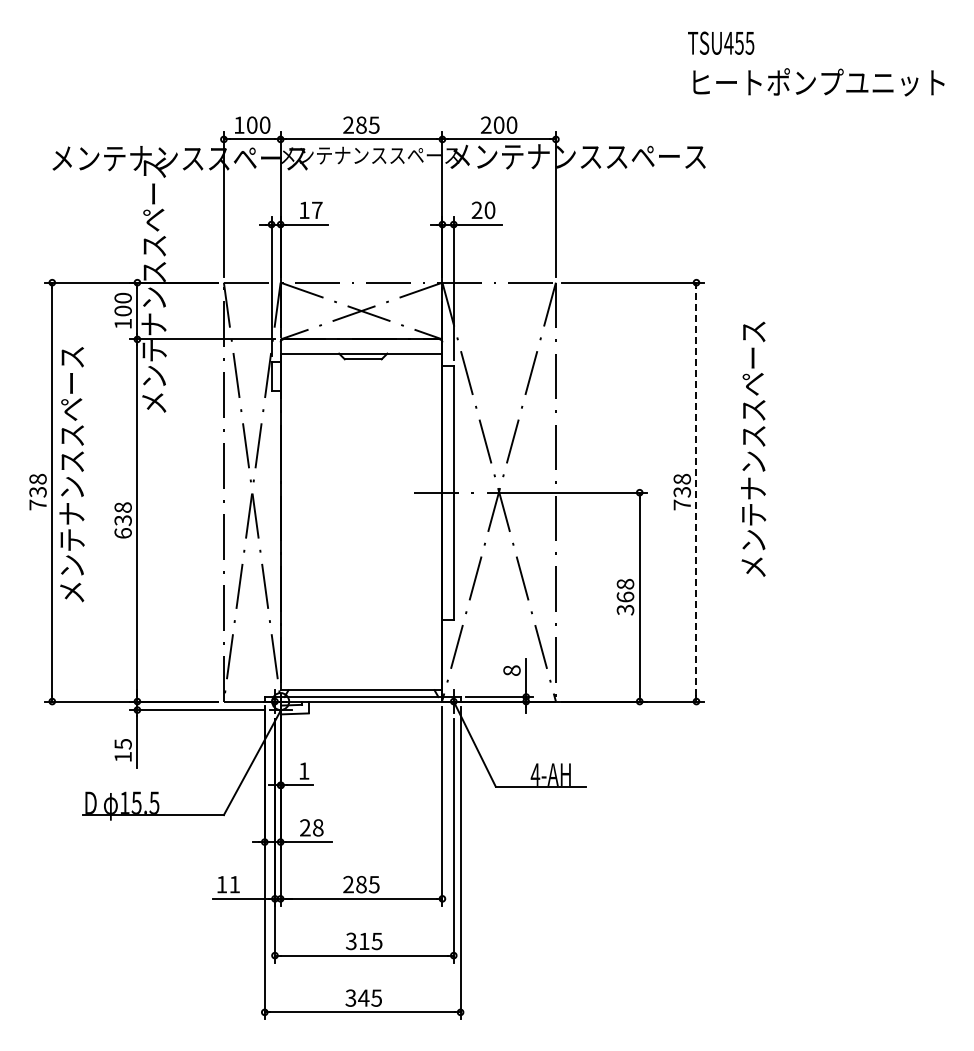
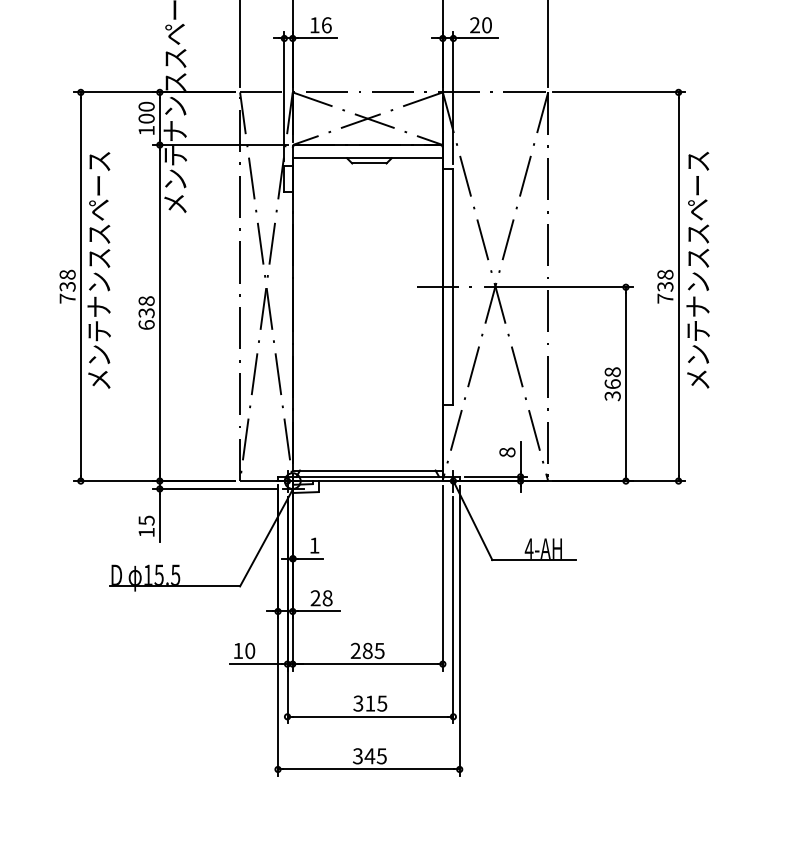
text: (317, 210) -> (326, 25), 17 -> 16
text: (753, 448) -> (698, 269), moved
line: (696, 492) -> (678, 287), dashed -> solid
text: (234, 884) -> (249, 650), 11 -> 10

